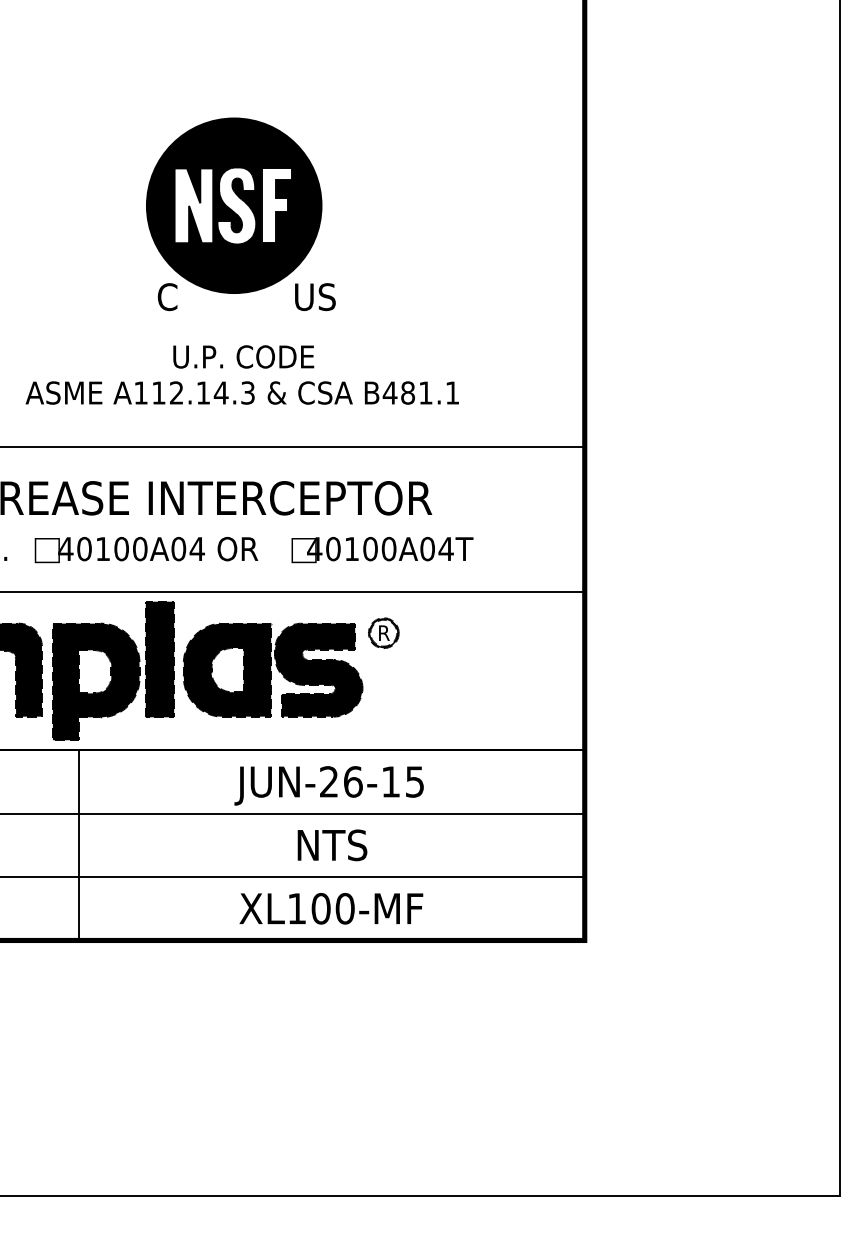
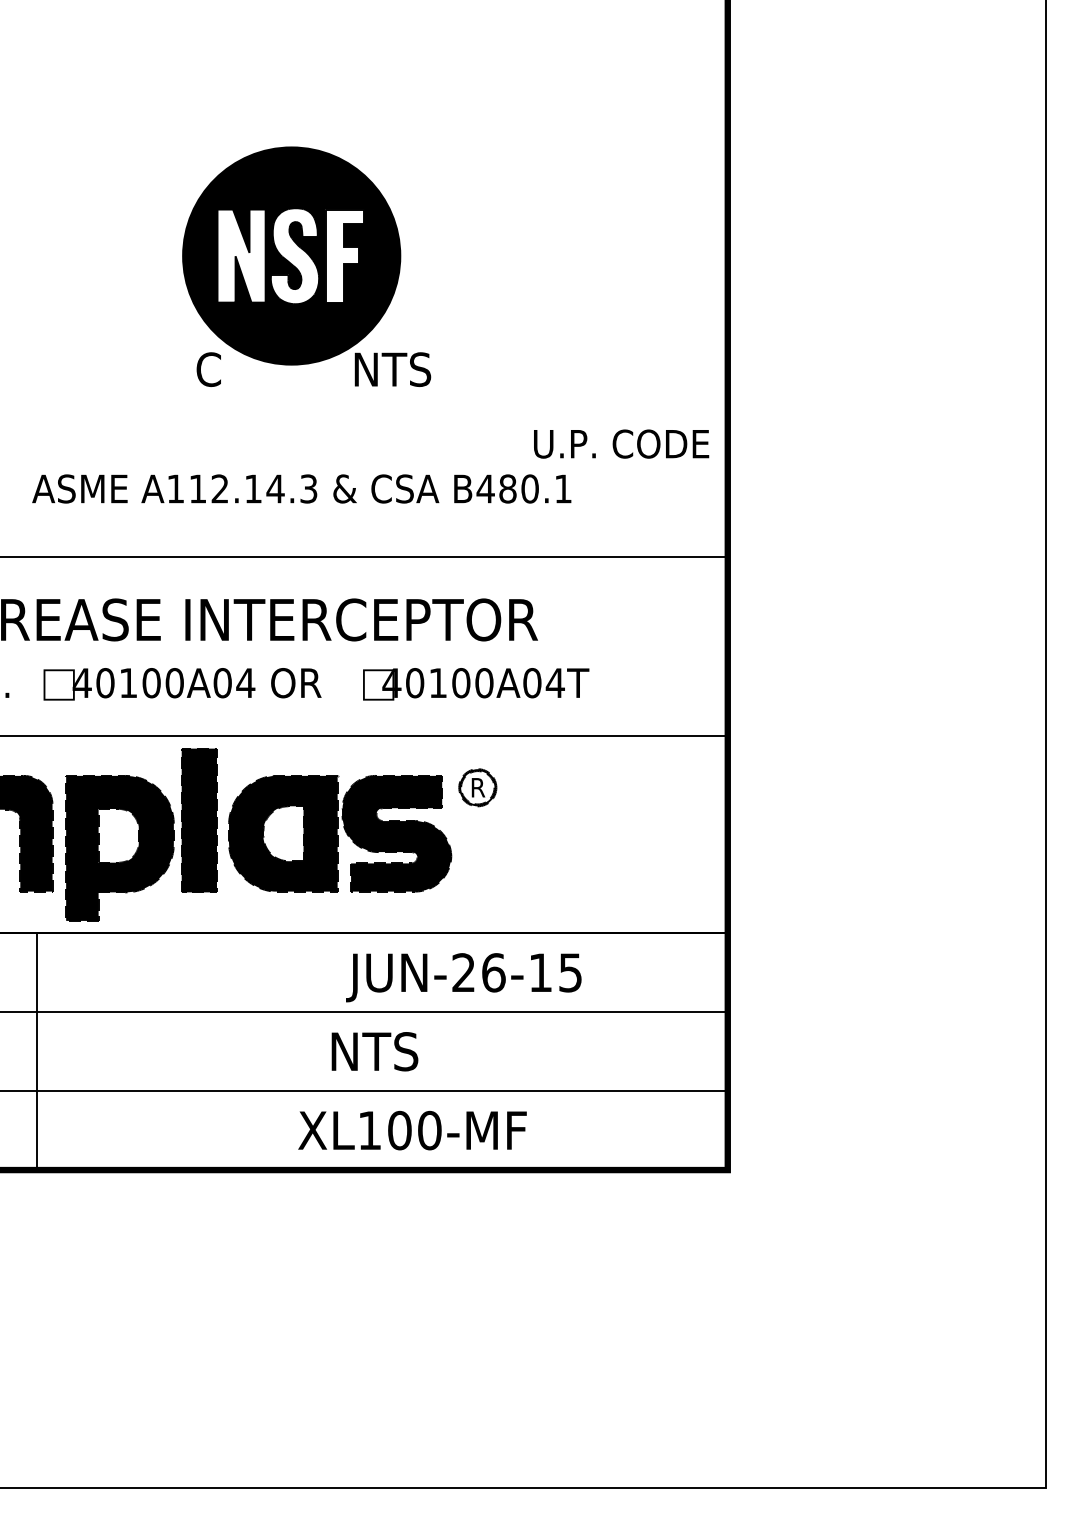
text: (315, 296) -> (392, 369), US -> NTS
text: (243, 356) -> (621, 443), moved
text: (425, 392) -> (529, 488), B481.1 -> B480.1
text: (328, 785) -> (463, 977), moved
line: (78, 845) -> (37, 1051), moved
text: (332, 845) -> (374, 1051), moved

